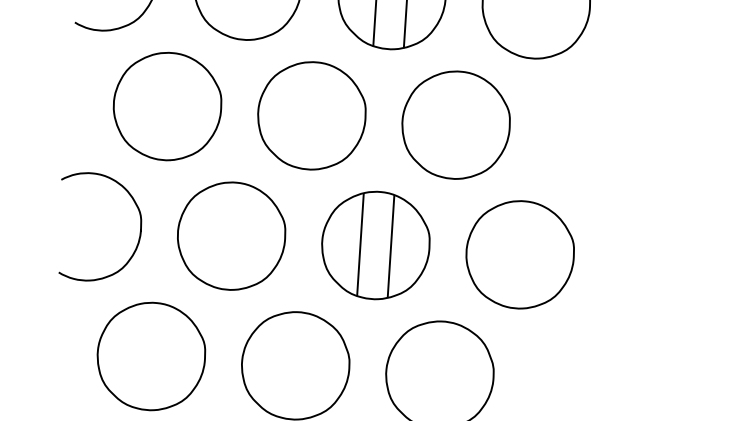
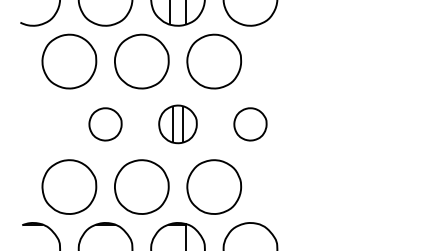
part: (231, 236) -> (105, 124), size x0.6
curve: (137, 238) -> (58, 128), removed
part: (374, 245) -> (177, 124), size x0.7
part: (520, 255) -> (250, 124), size x0.6

